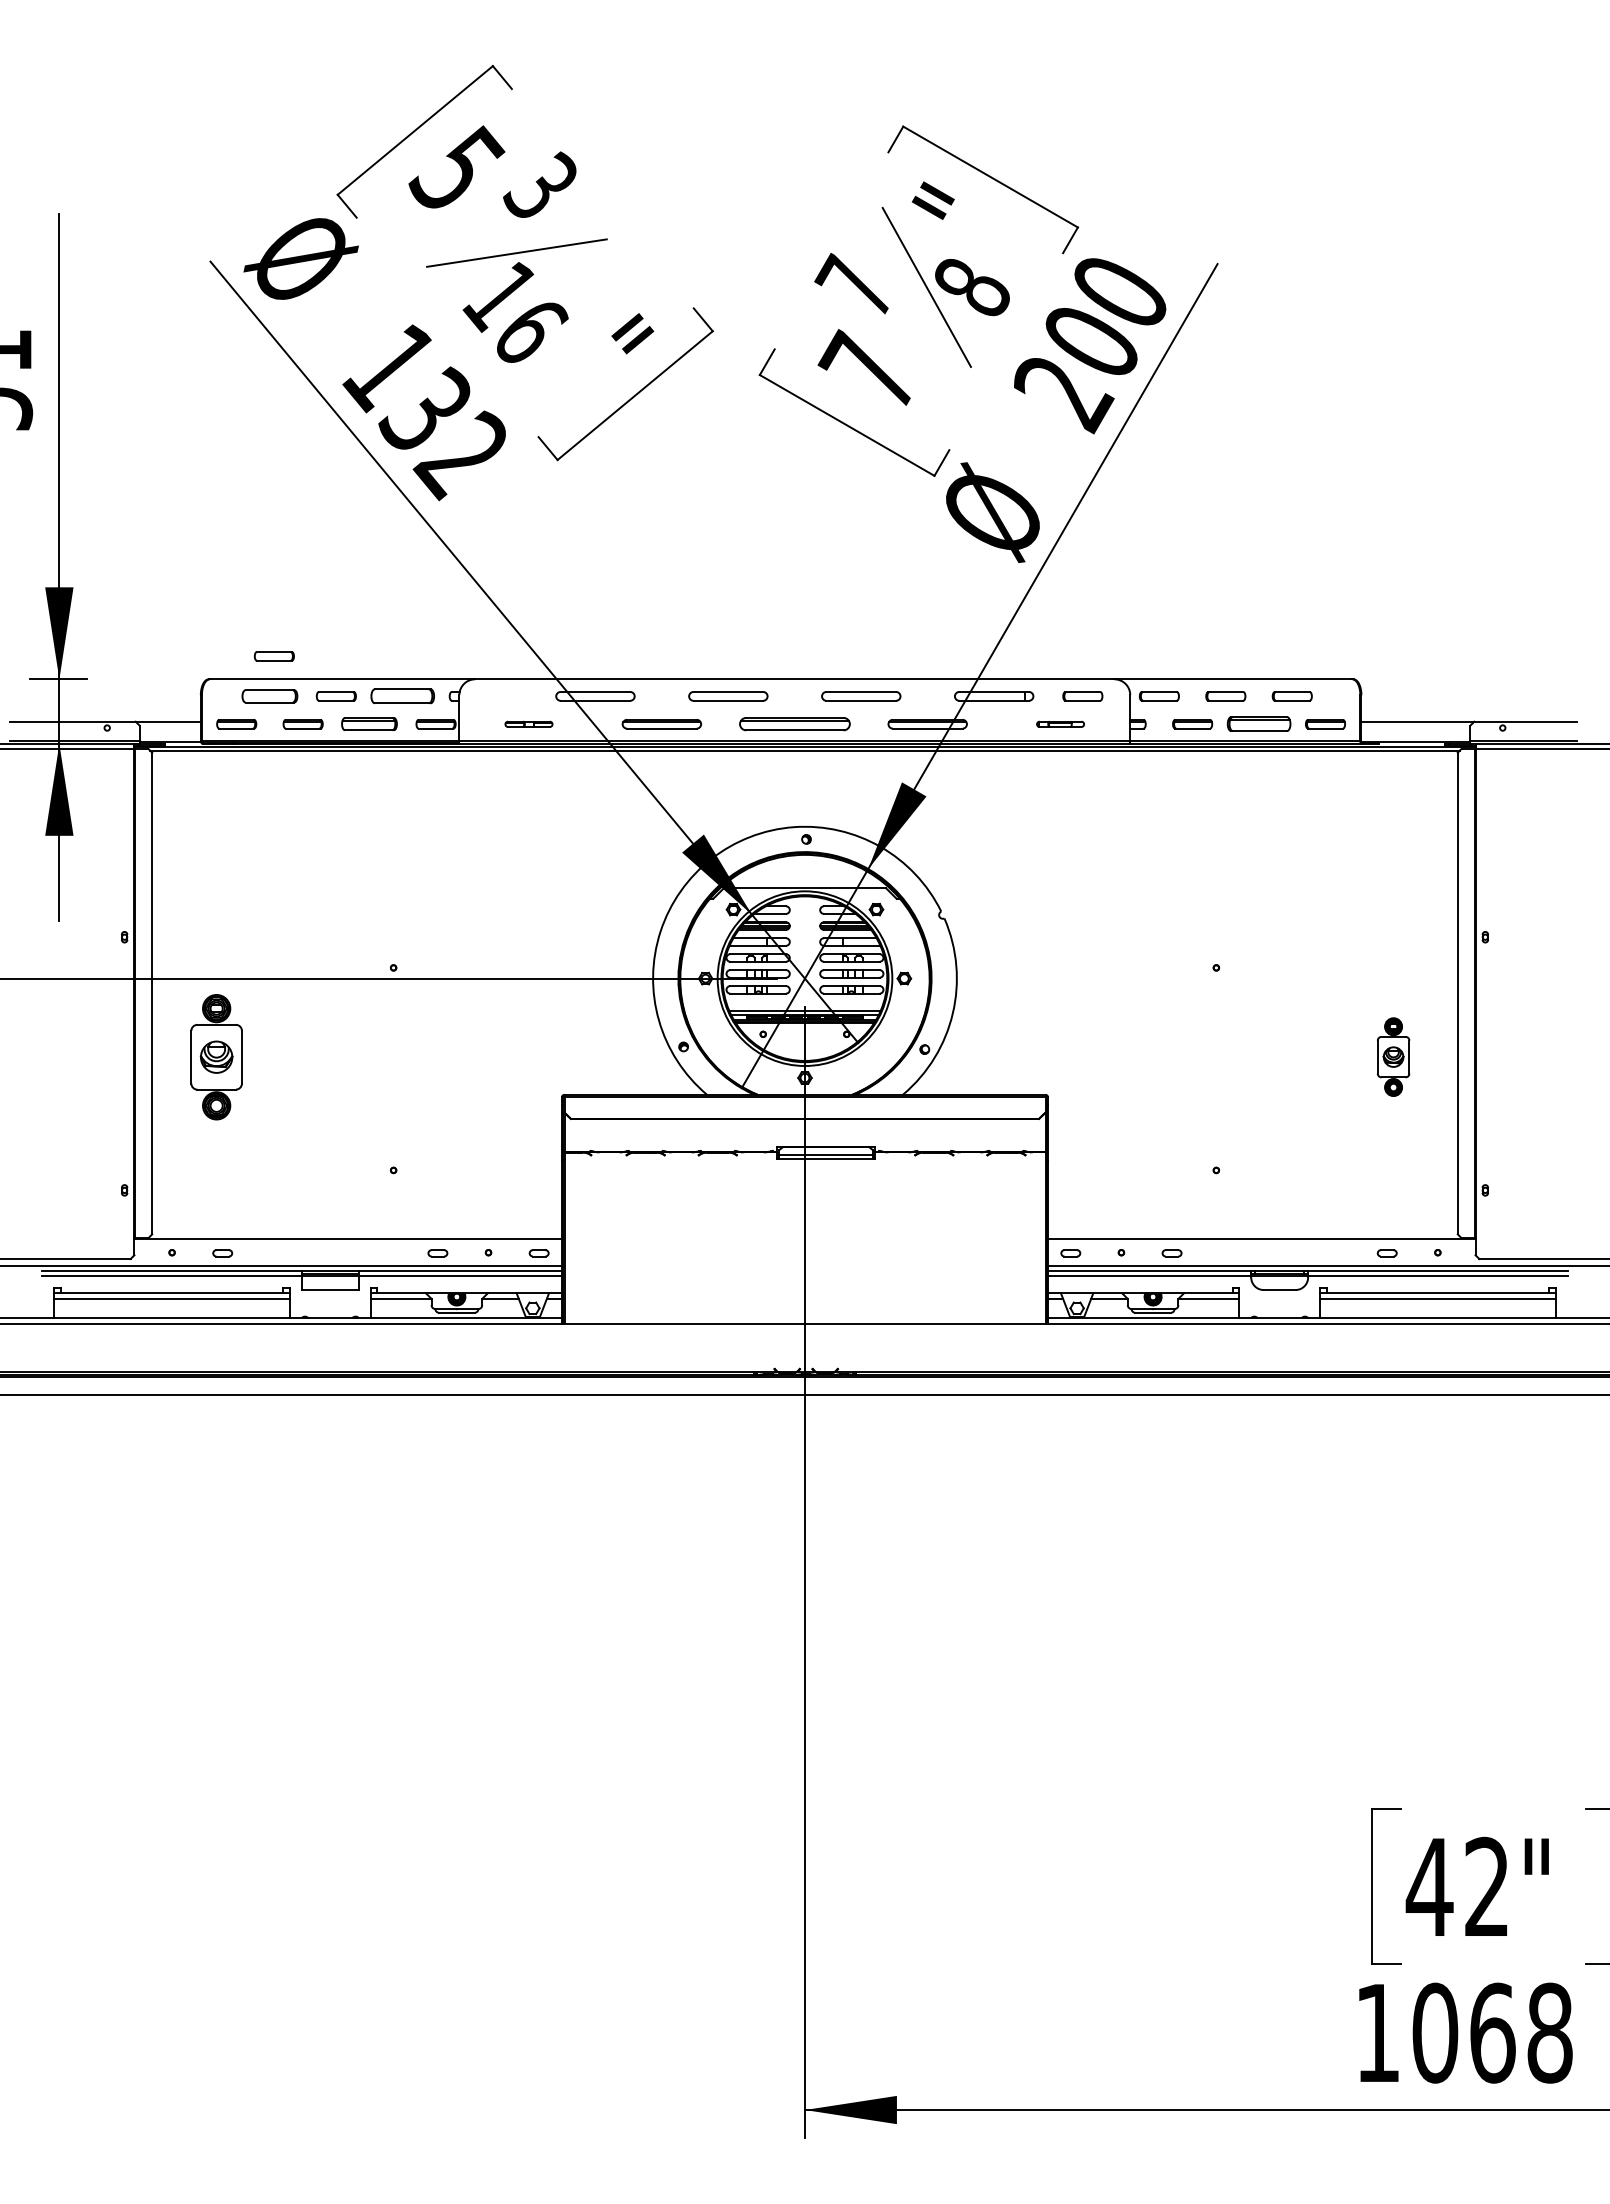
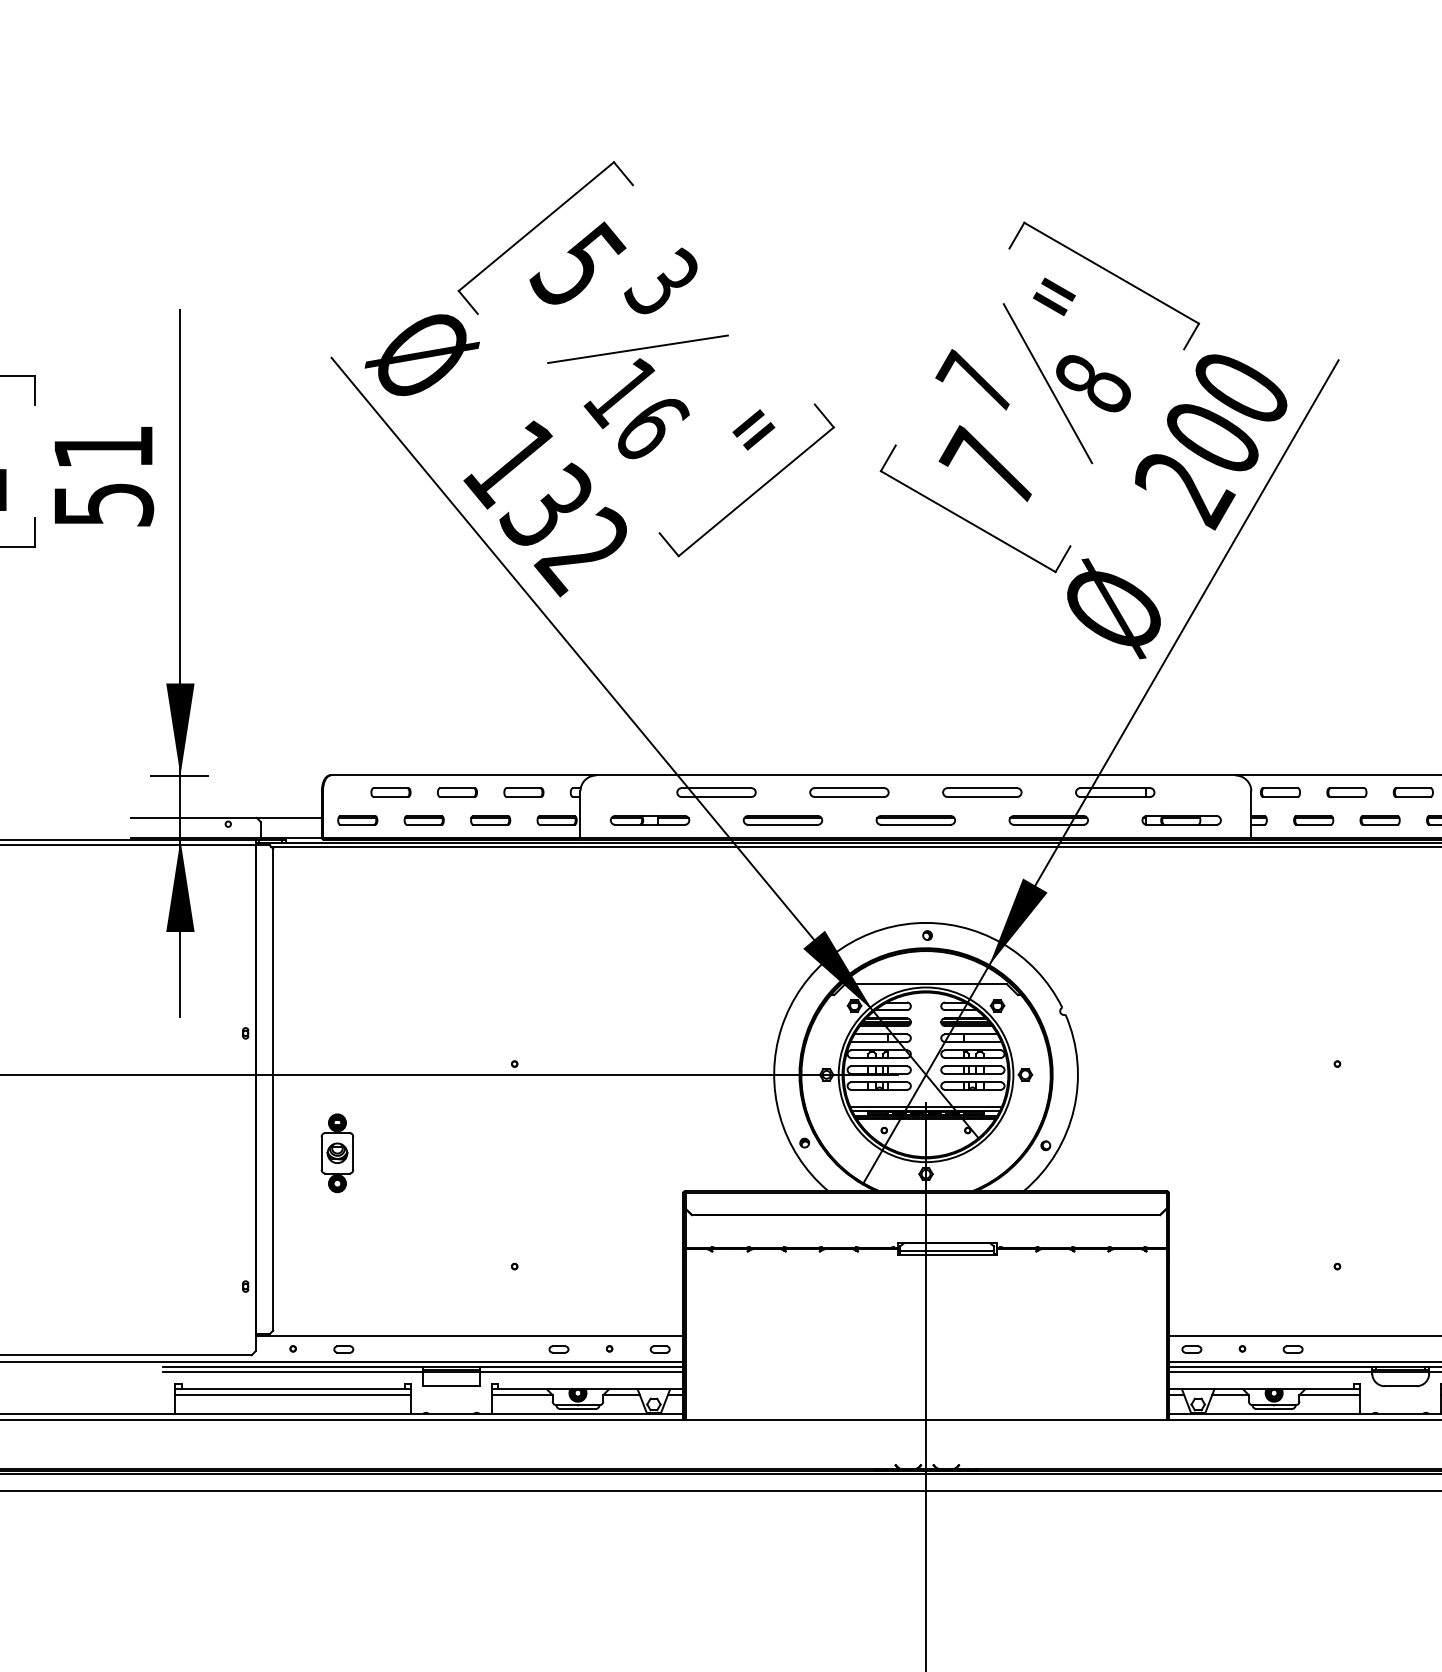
part: (273, 656) -> (394, 752), removed
part: (269, 696) -> (390, 792), size x0.71
part: (402, 696) -> (523, 792), size x0.62
part: (1082, 696) -> (1203, 792), removed
part: (369, 724) -> (490, 820), size x0.71
part: (528, 724) -> (649, 820), size x1.67
part: (794, 724) -> (915, 820), size x0.71
part: (1060, 724) -> (1181, 820), size x1.67
part: (1258, 724) -> (1379, 820), size x0.62
part: (215, 1056) -> (336, 1152), size x0.62

